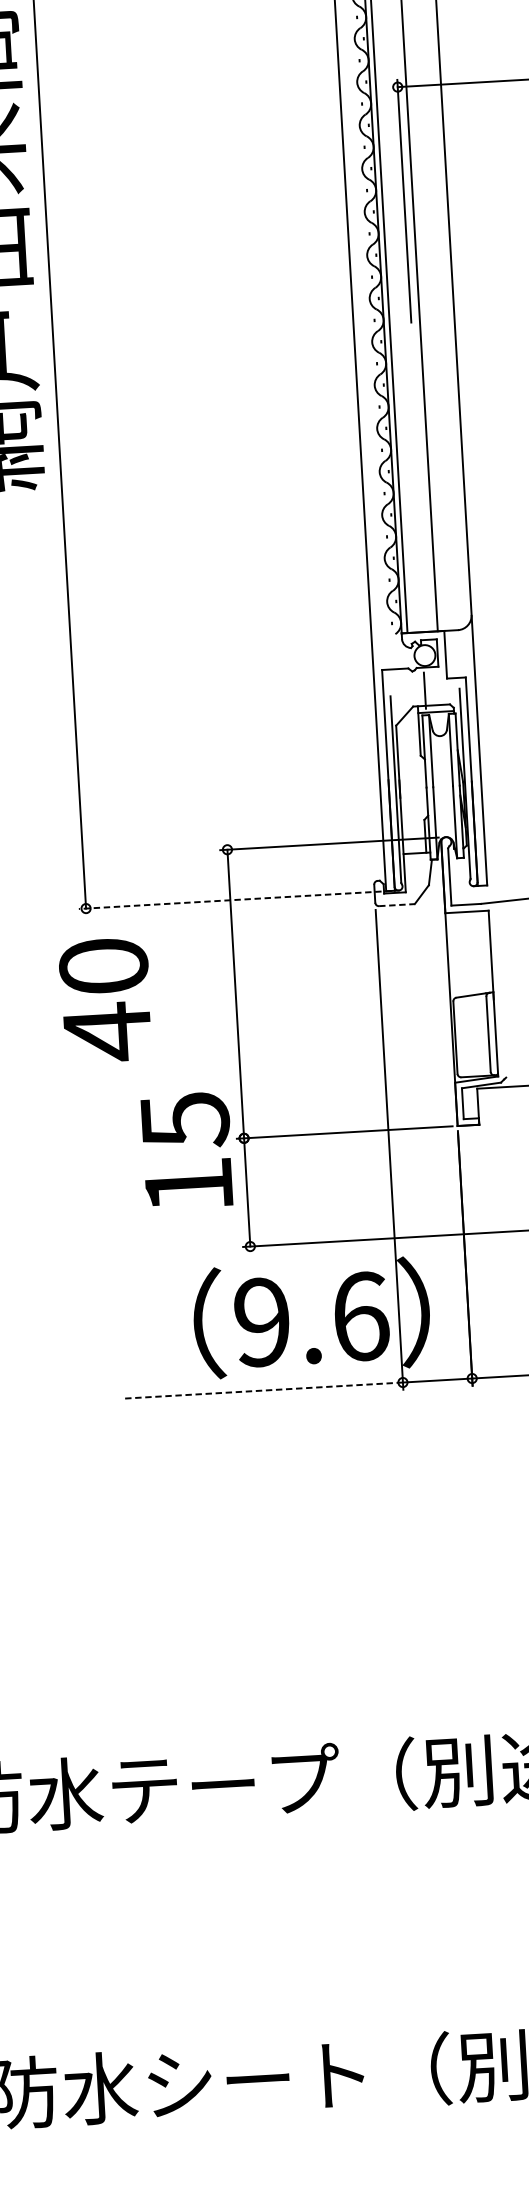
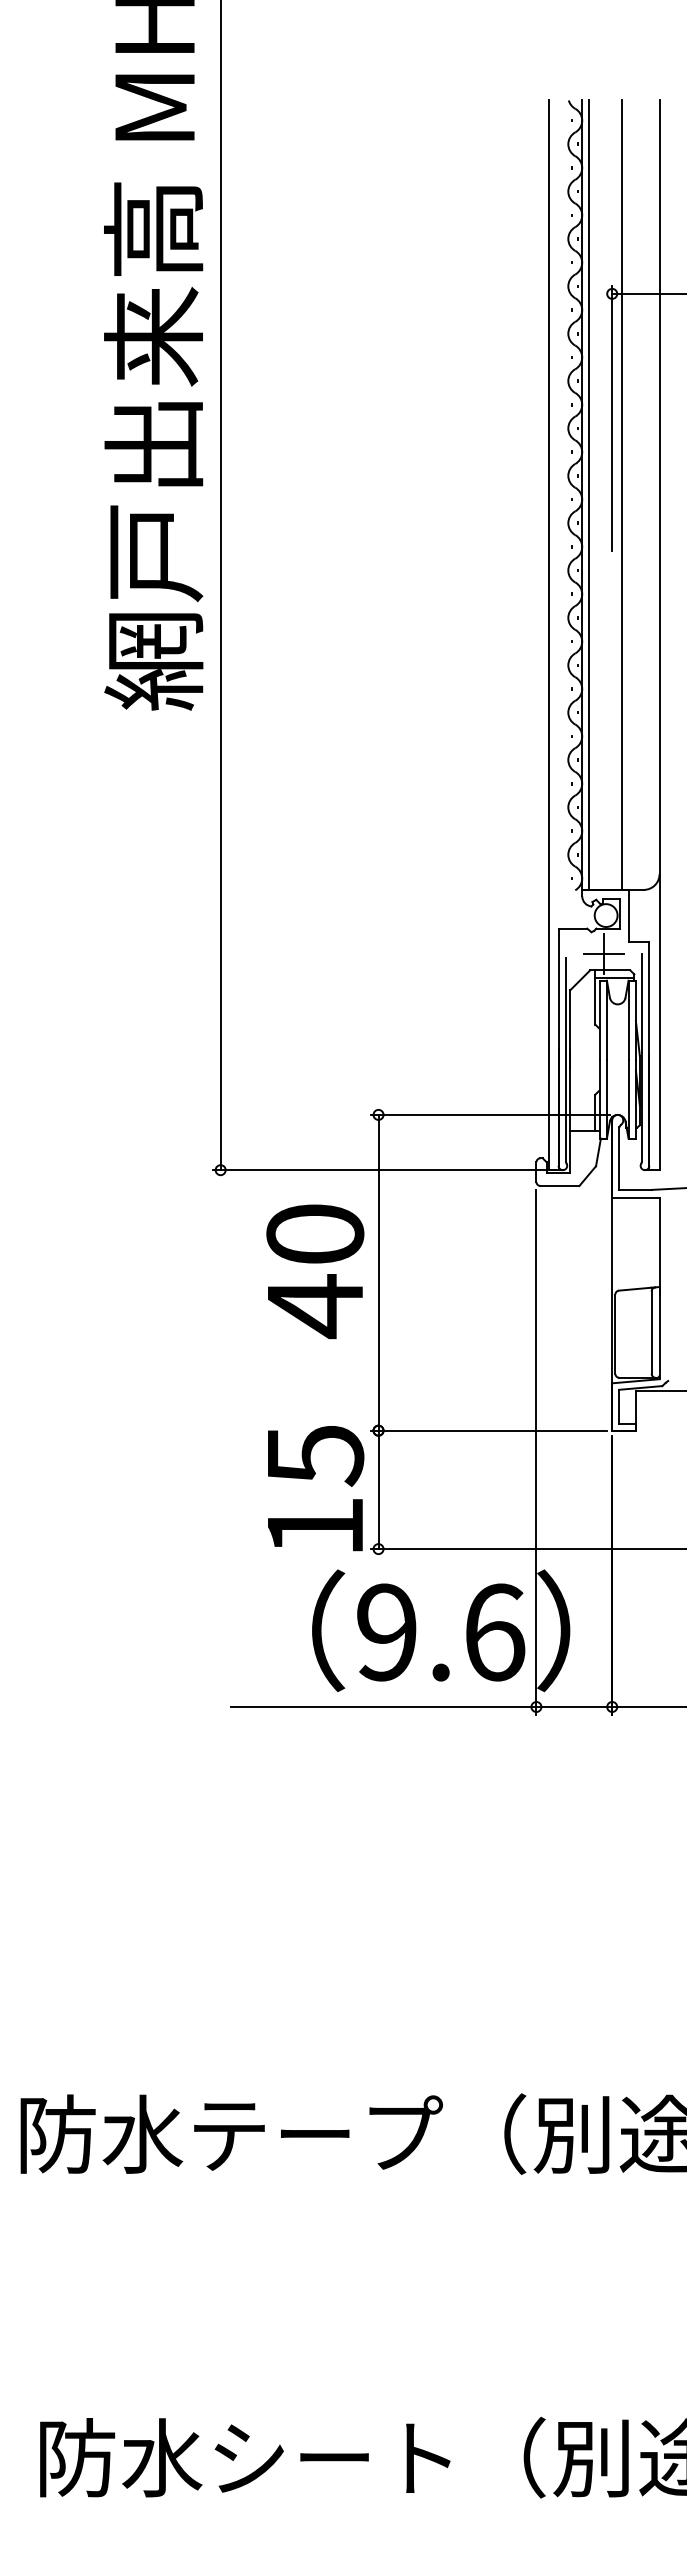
line: (424, 690) -> (603, 953), added
line: (234, 900) -> (383, 1170), dashed -> solid
line: (396, 904) -> (559, 1185), dashed -> solid
text: (105, 1000) -> (315, 1271), moved
text: (187, 1150) -> (316, 1488), moved
line: (263, 1391) -> (383, 1707), dashed -> solid

